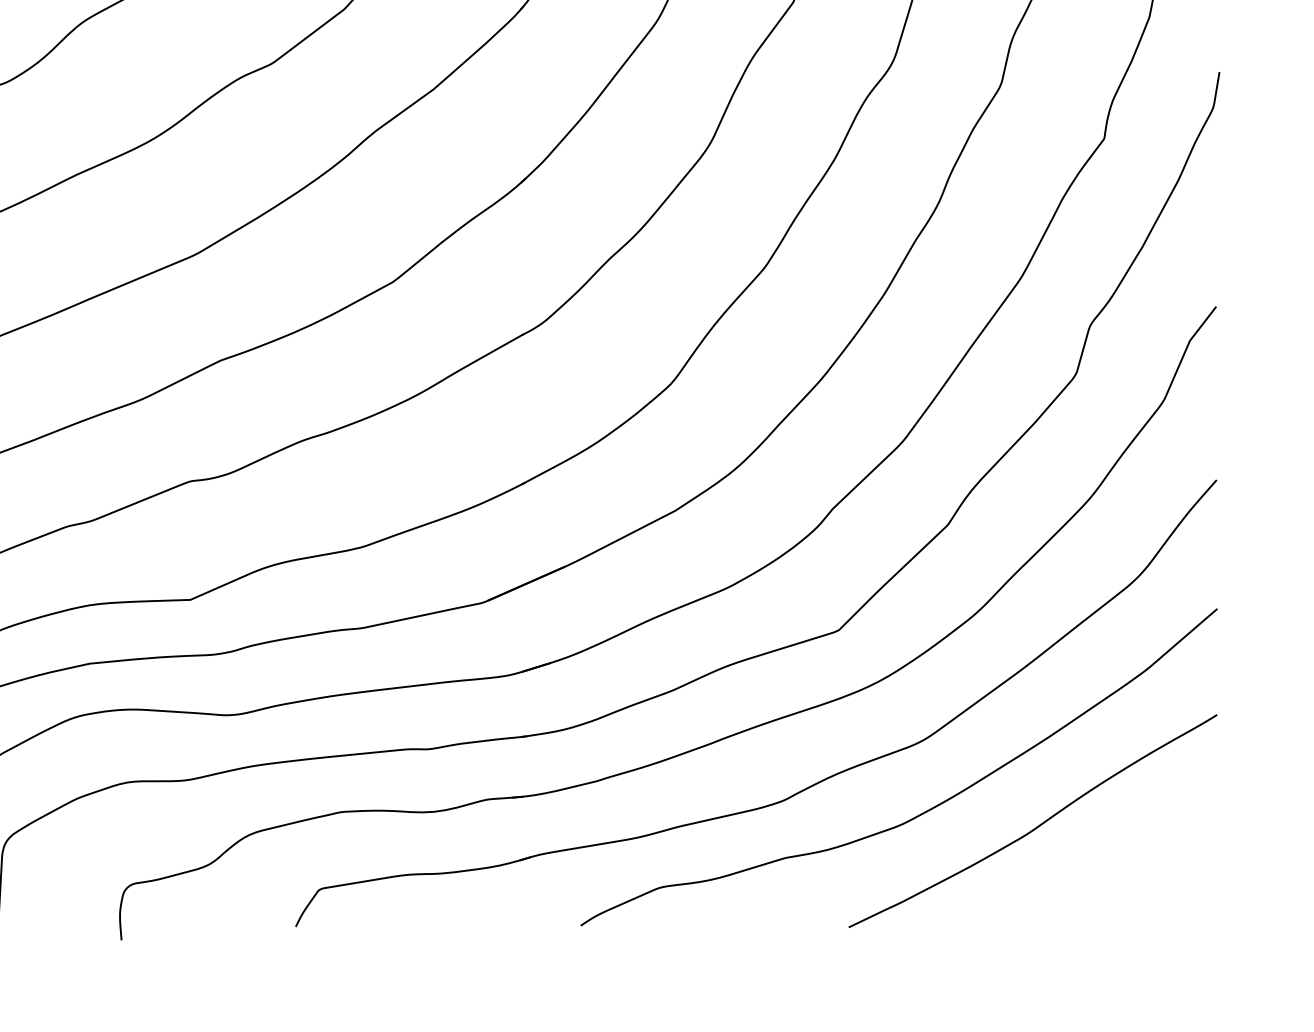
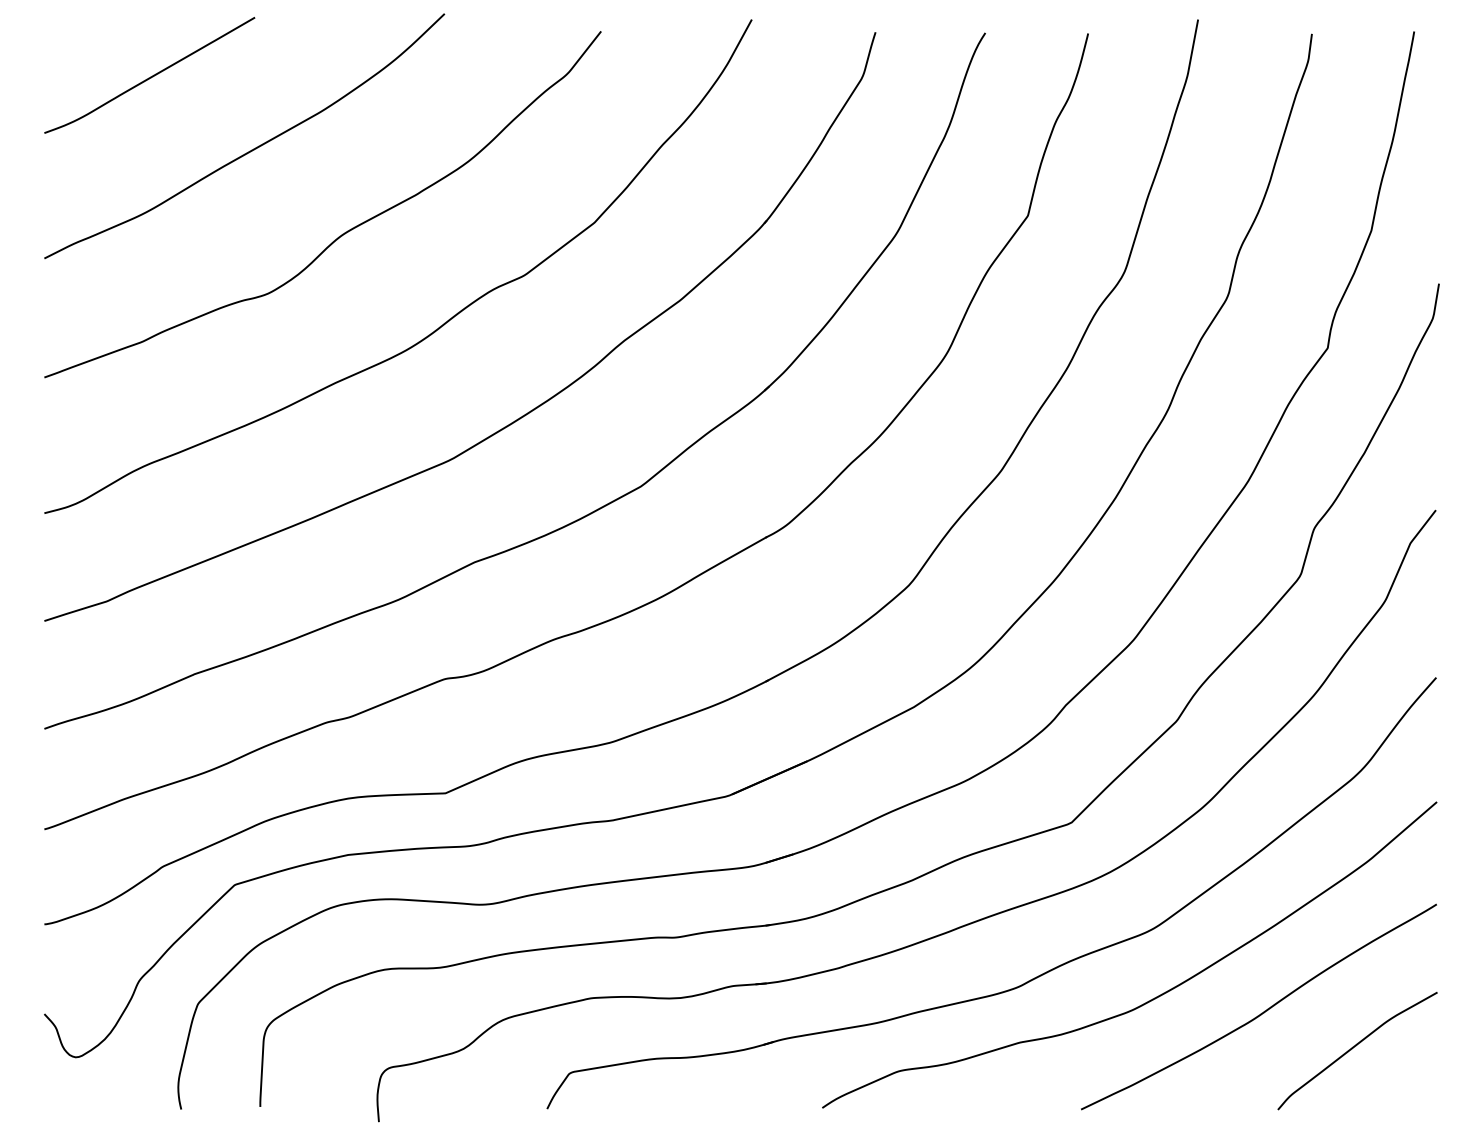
curve: (1131, 863) -> (1354, 1047), added

